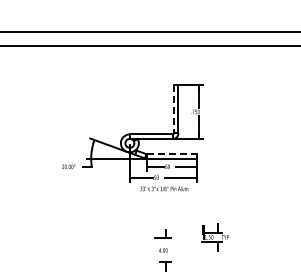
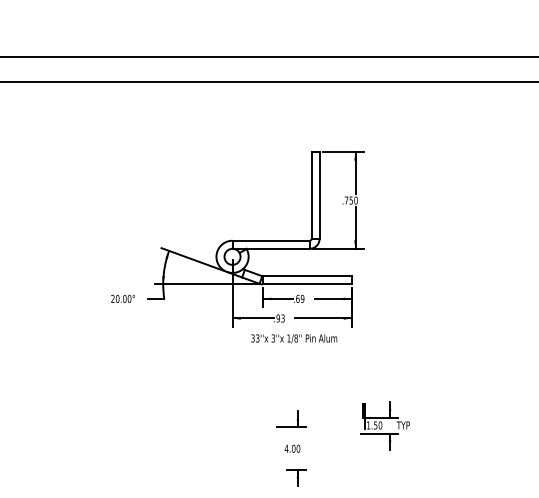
line: (173, 109) -> (310, 196), dashed -> solid
line: (171, 154) -> (307, 276), dashed -> solid

